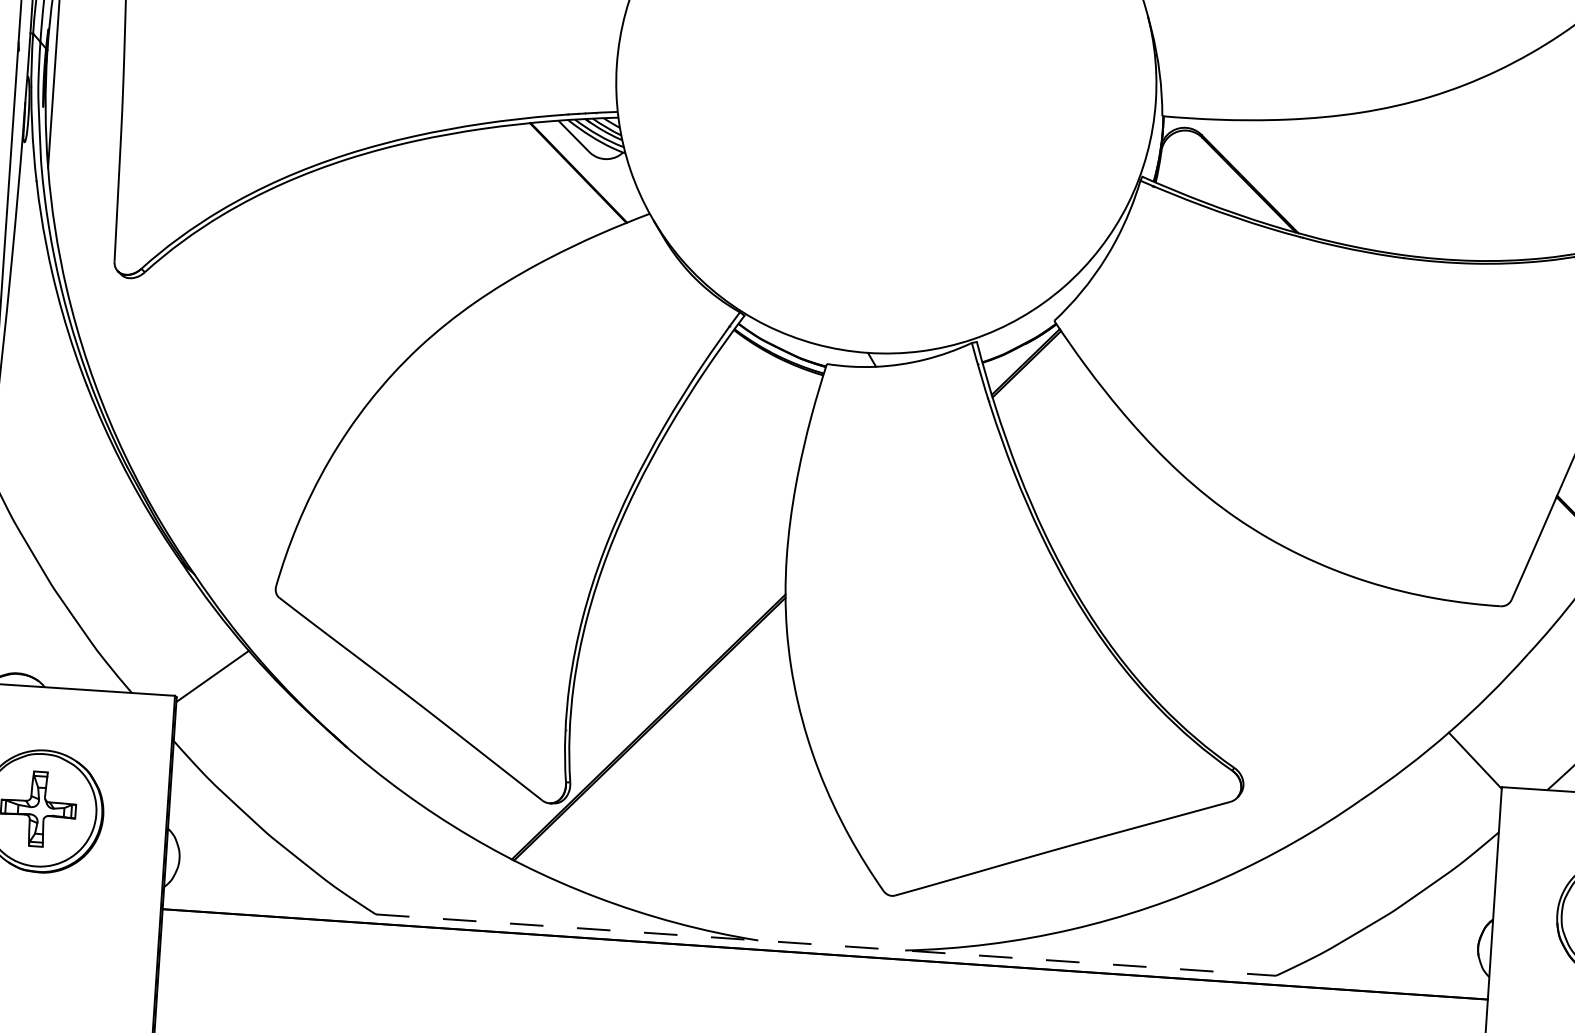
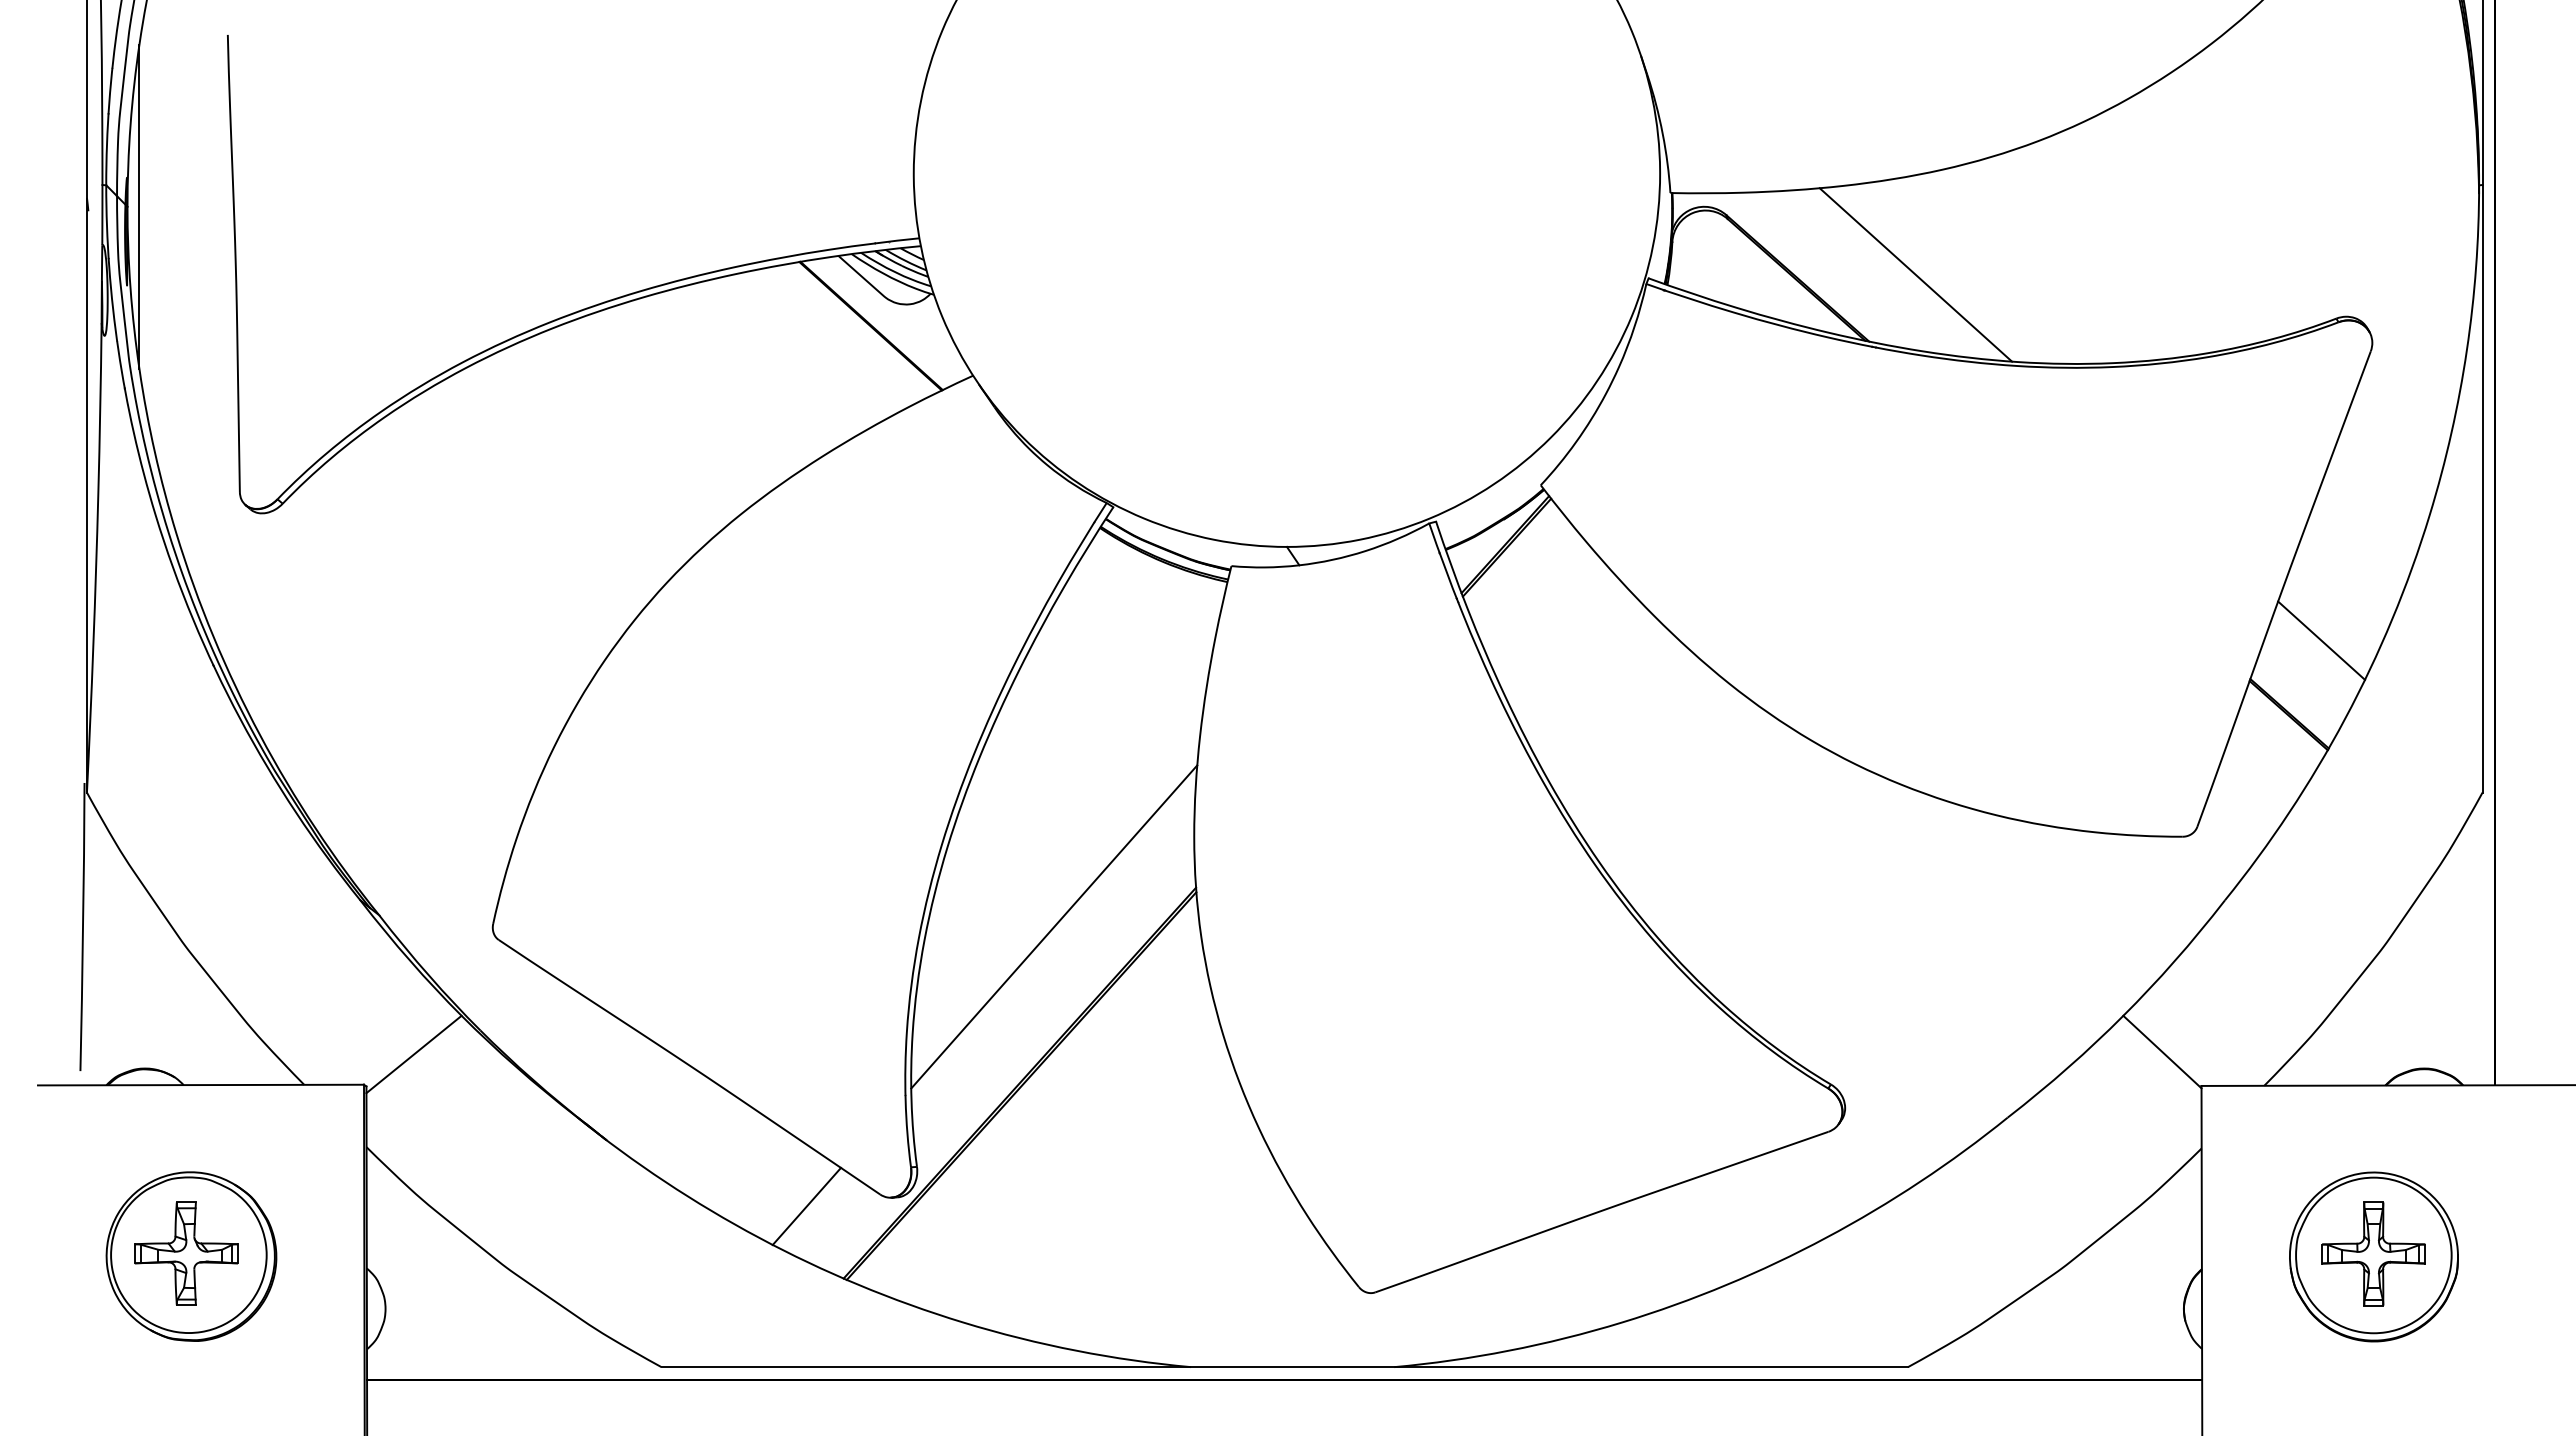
line: (1335, 187) -> (1915, 274), added
line: (681, 615) -> (1054, 926), added
line: (488, 805) -> (806, 1206), added
line: (826, 945) -> (1285, 1367), dashed -> solid

